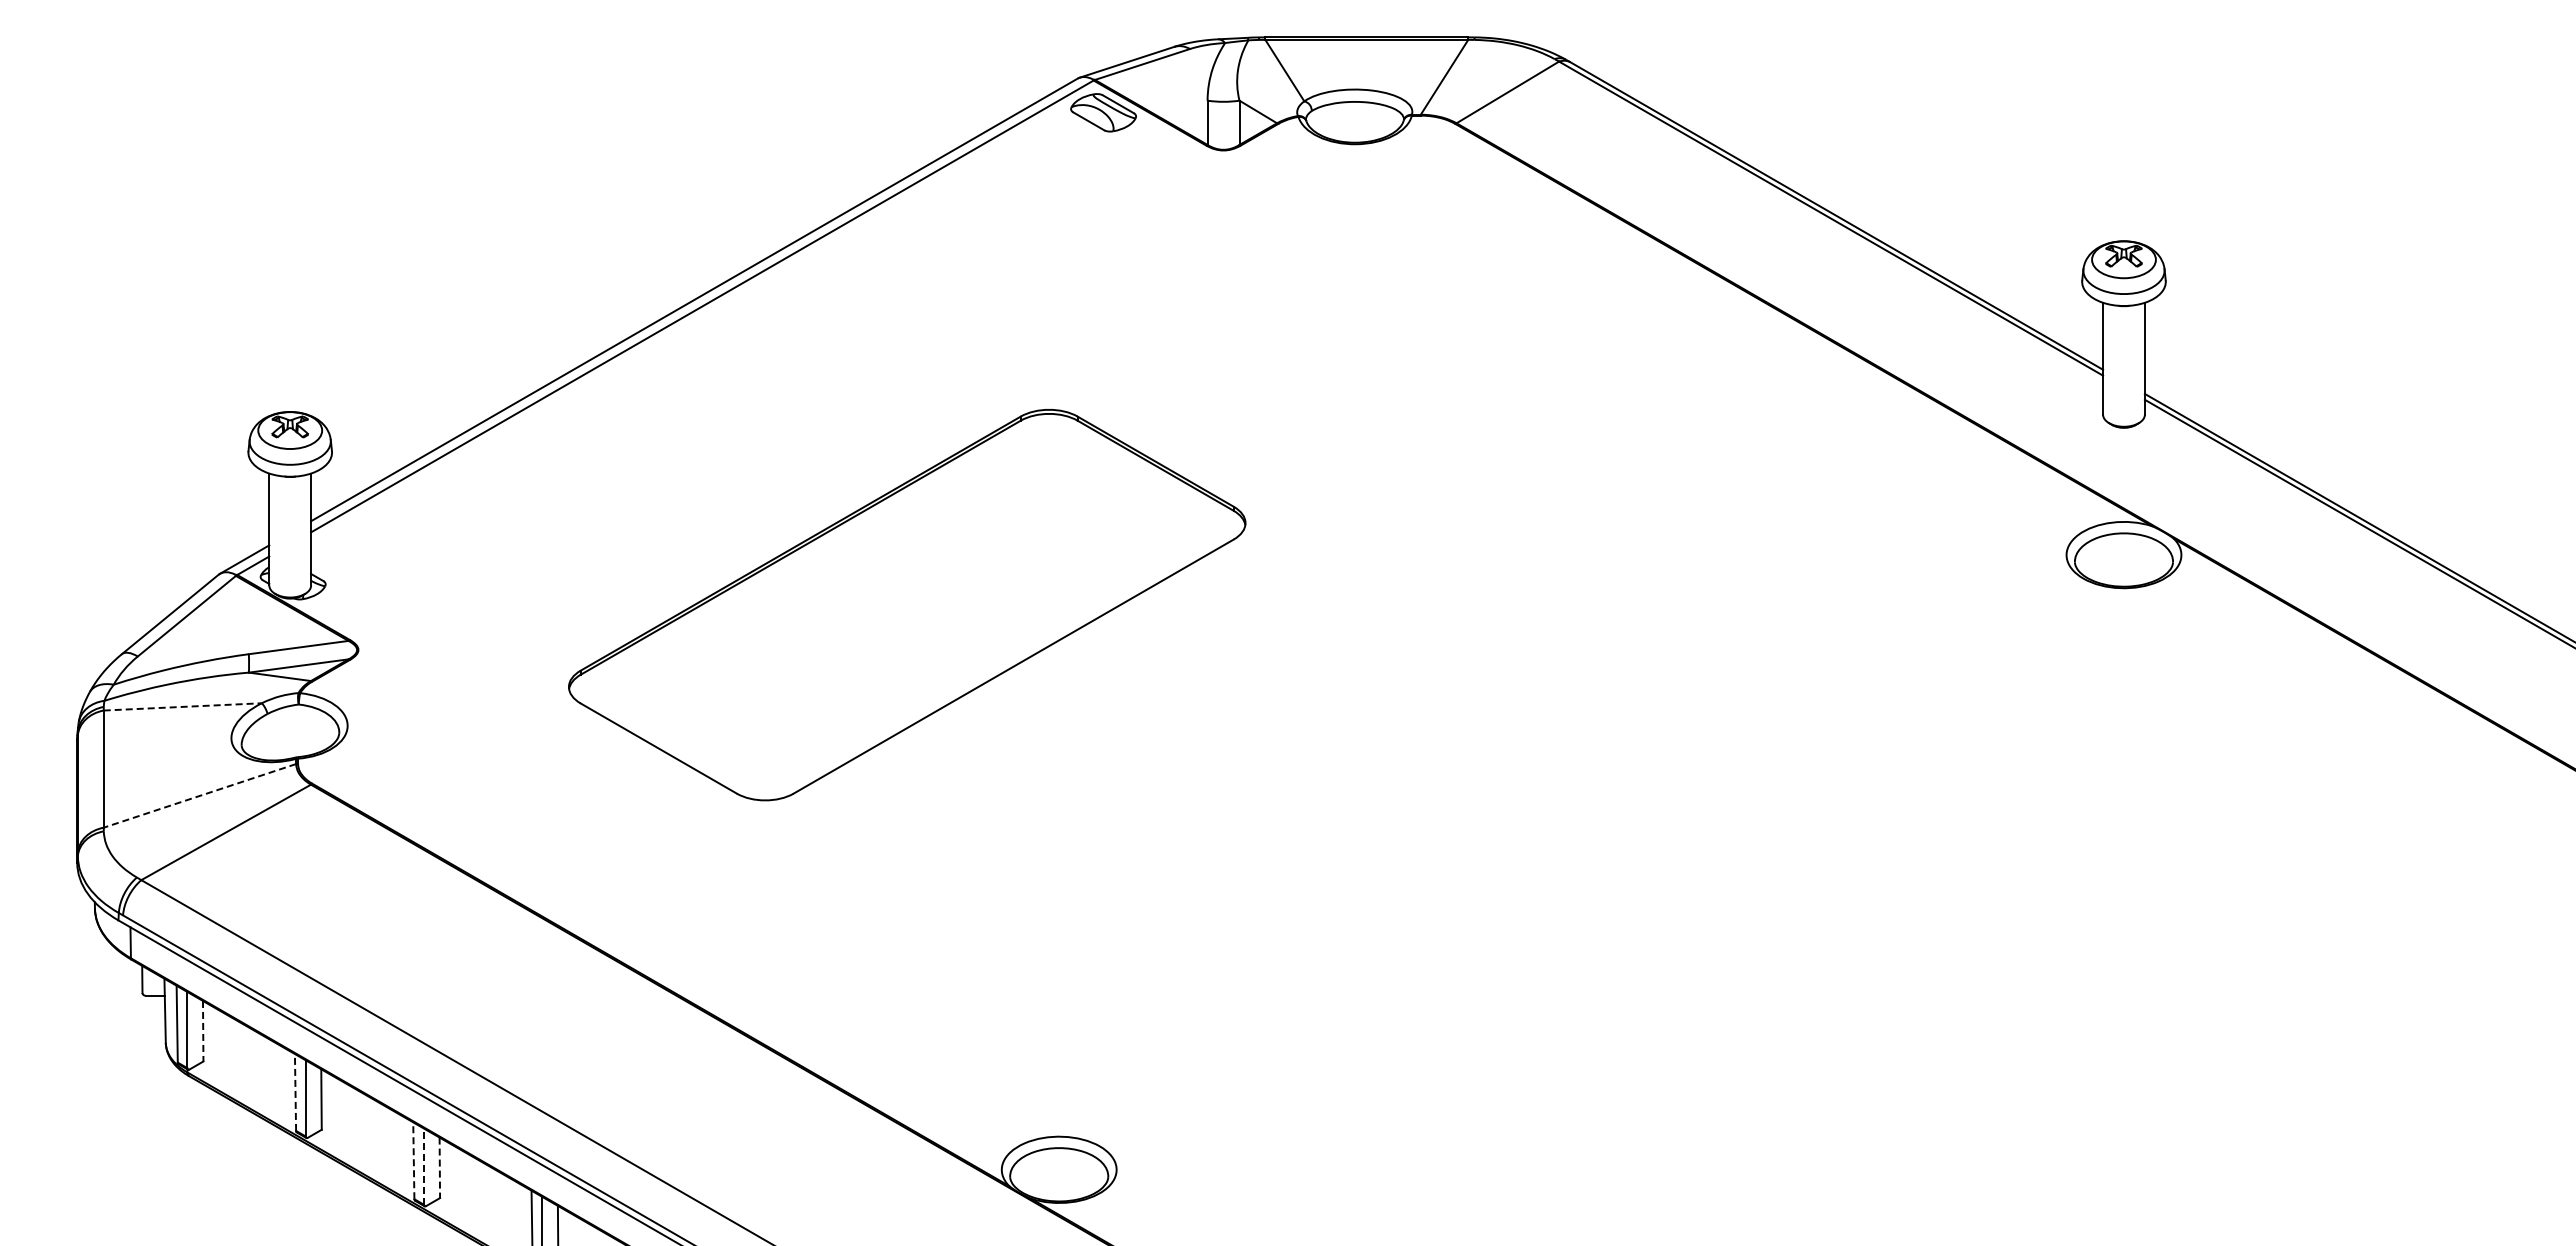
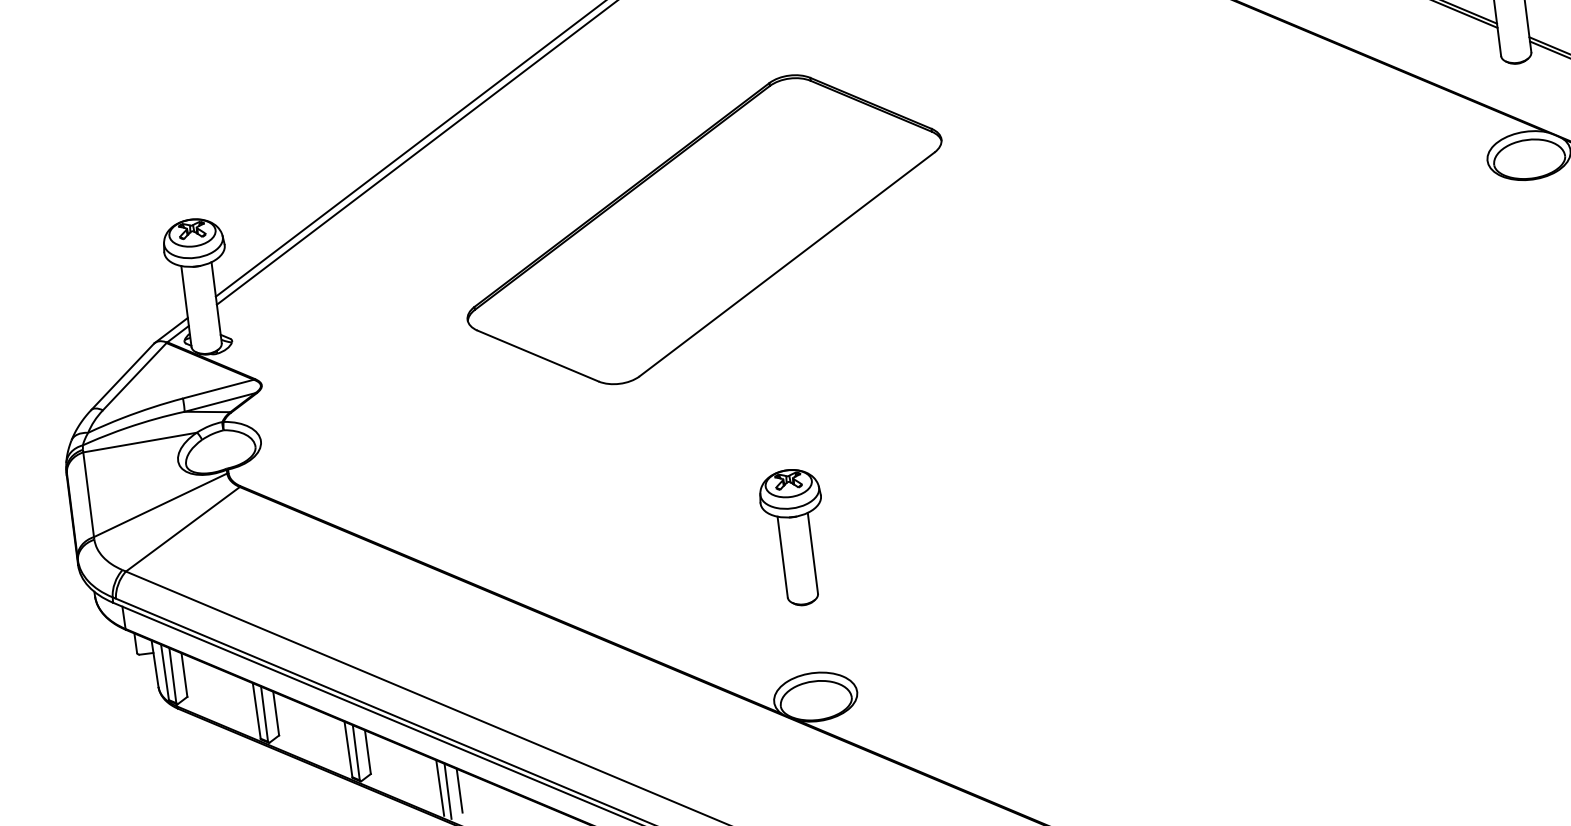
part: (907, 605) -> (704, 229), moved
line: (183, 706) -> (140, 442), dashed -> solid
line: (199, 796) -> (160, 505), dashed -> solid
part: (1058, 949) -> (795, 537), added
line: (203, 1031) -> (184, 675), dashed -> solid
line: (295, 1091) -> (256, 710), dashed -> solid
line: (413, 1160) -> (348, 749), dashed -> solid
line: (423, 1166) -> (356, 752), dashed -> solid
line: (439, 1168) -> (367, 752), dashed -> solid

